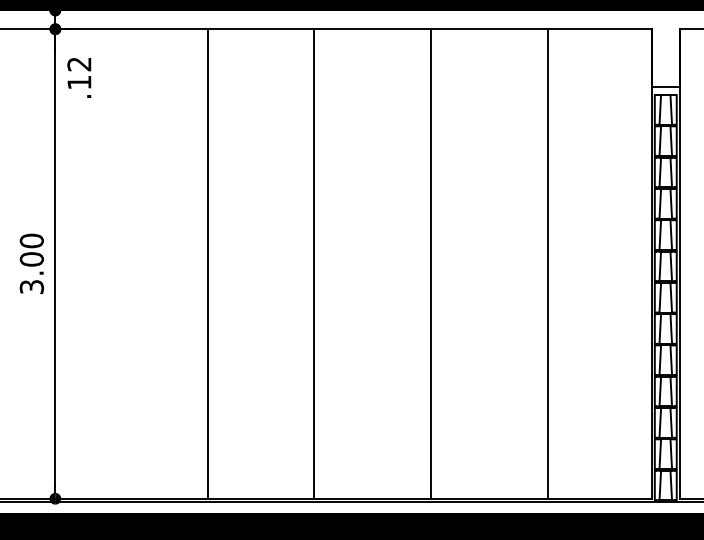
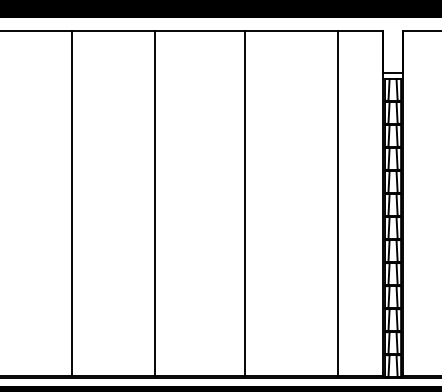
line: (207, 263) -> (71, 202), moved
line: (313, 263) -> (155, 202), moved
line: (431, 263) -> (245, 202), moved
line: (548, 263) -> (337, 202), moved

